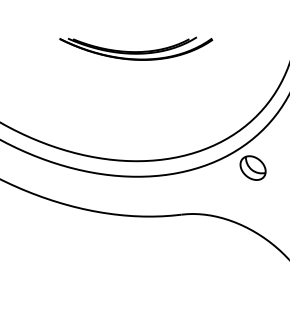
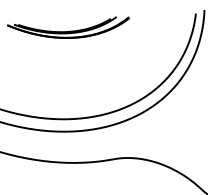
part: (252, 167) -> (167, 117), removed

